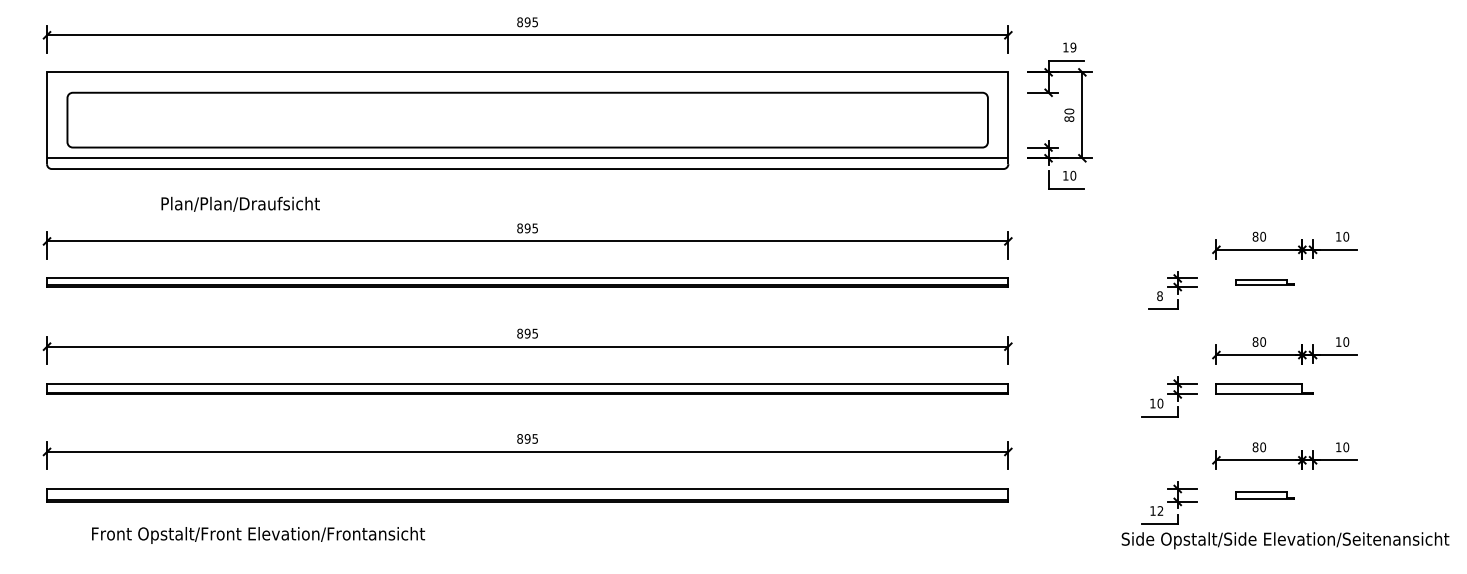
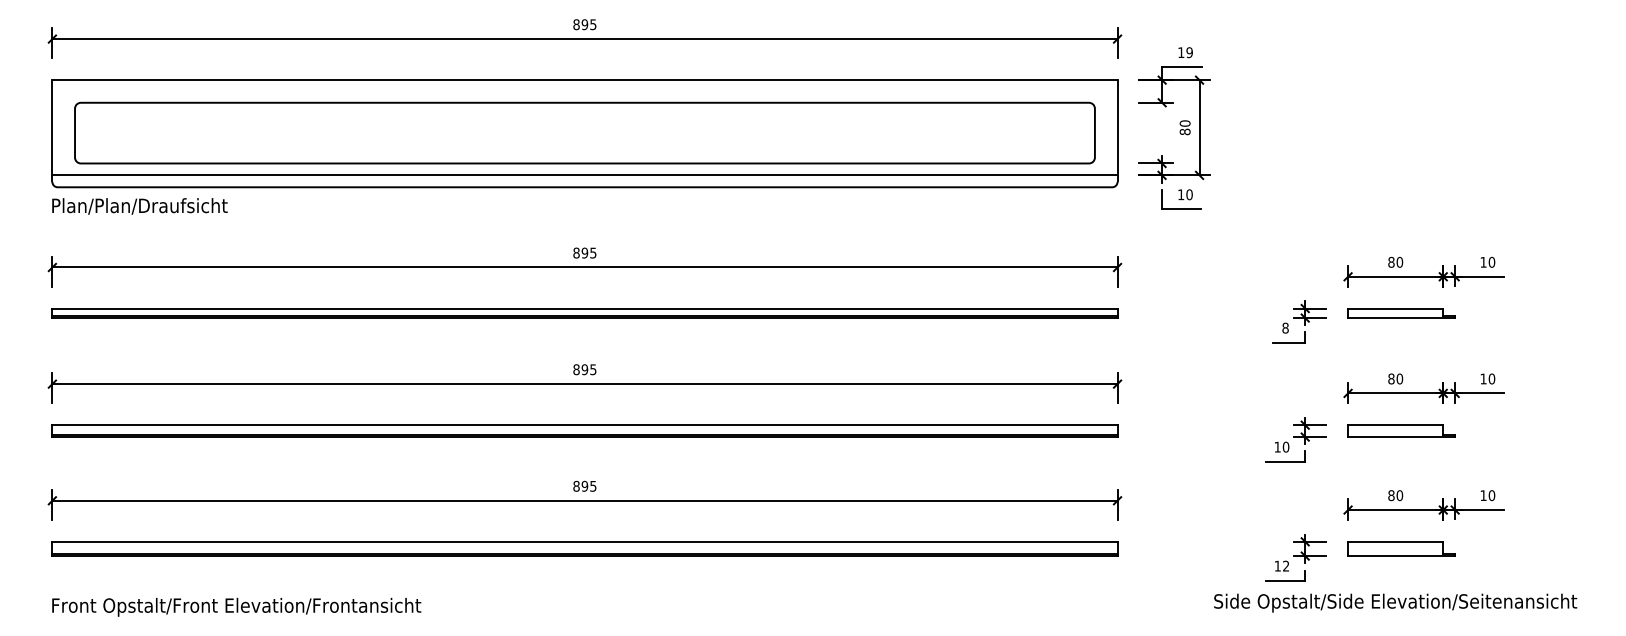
text: (240, 204) -> (139, 206), moved
part: (1264, 282) -> (1401, 313), size x1.67
part: (1264, 495) -> (1401, 548), size x1.67
text: (258, 534) -> (236, 606), moved
text: (1285, 540) -> (1395, 602), moved

